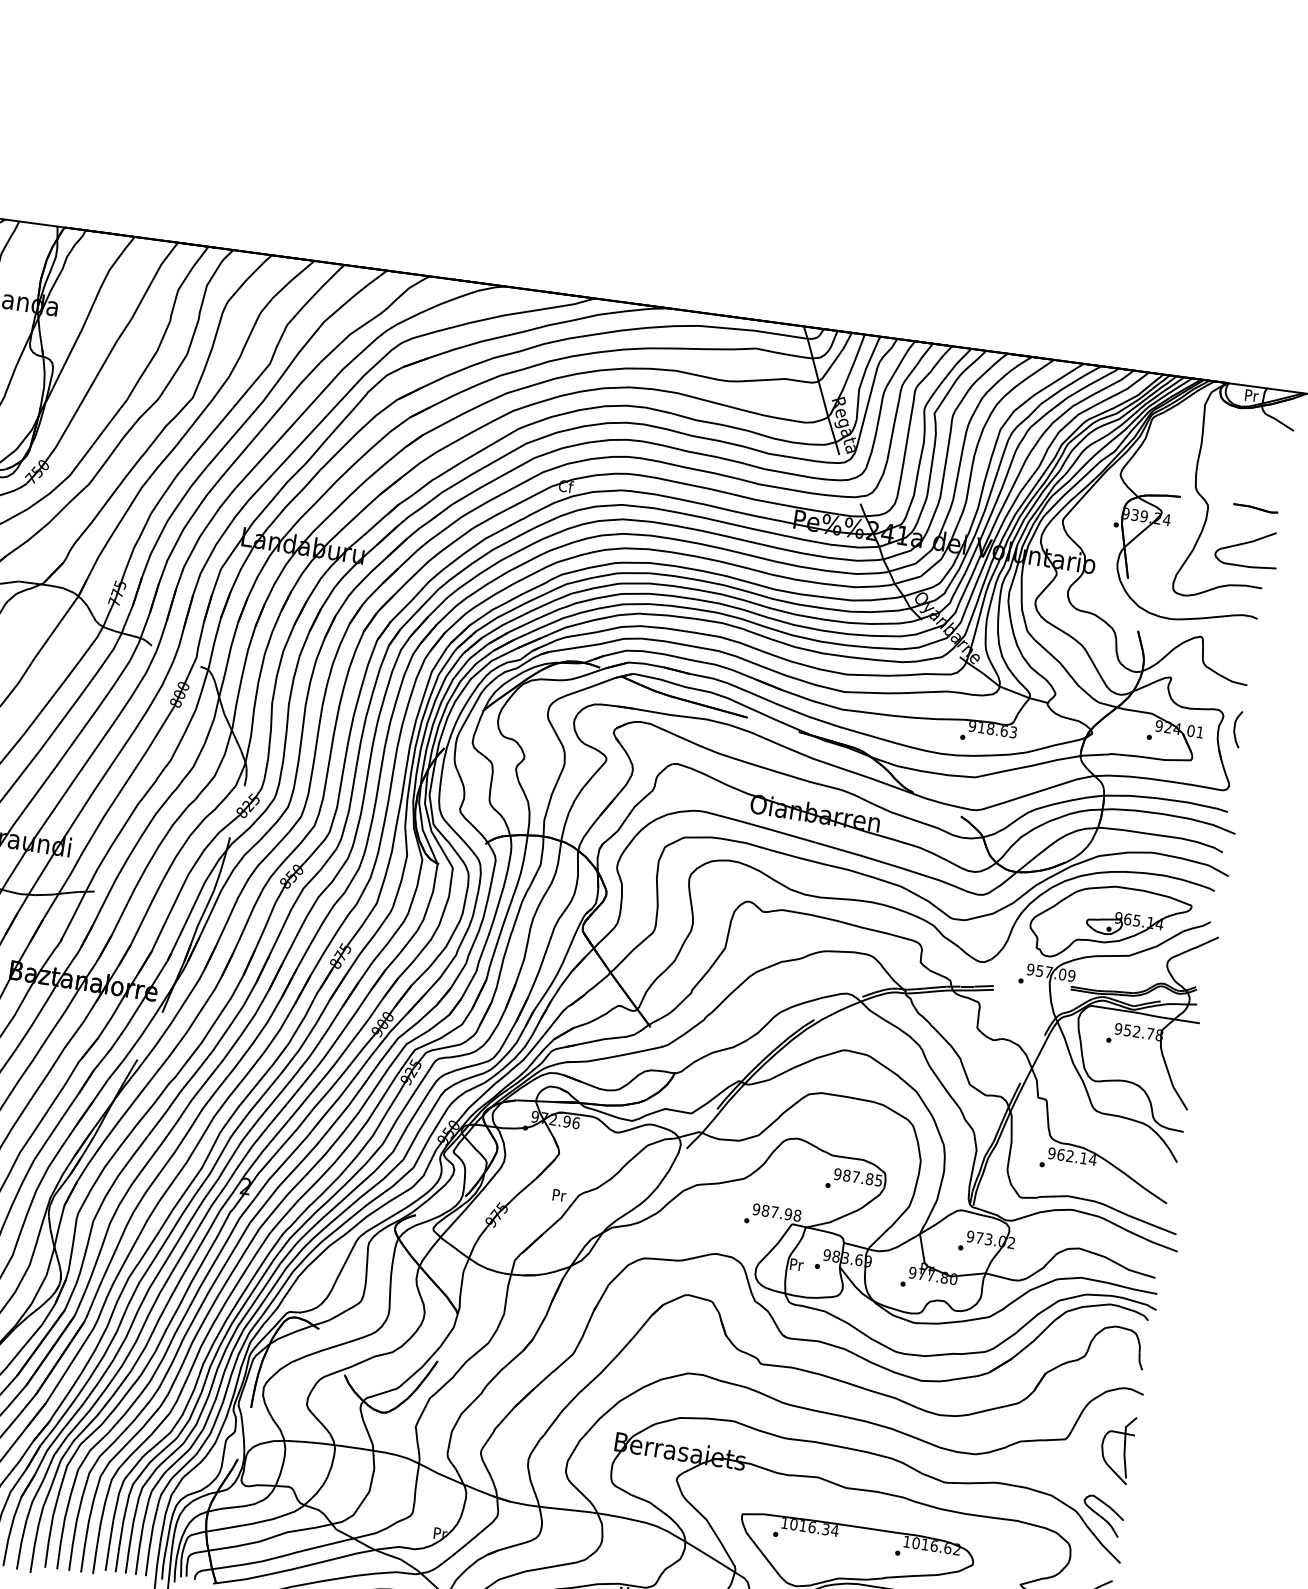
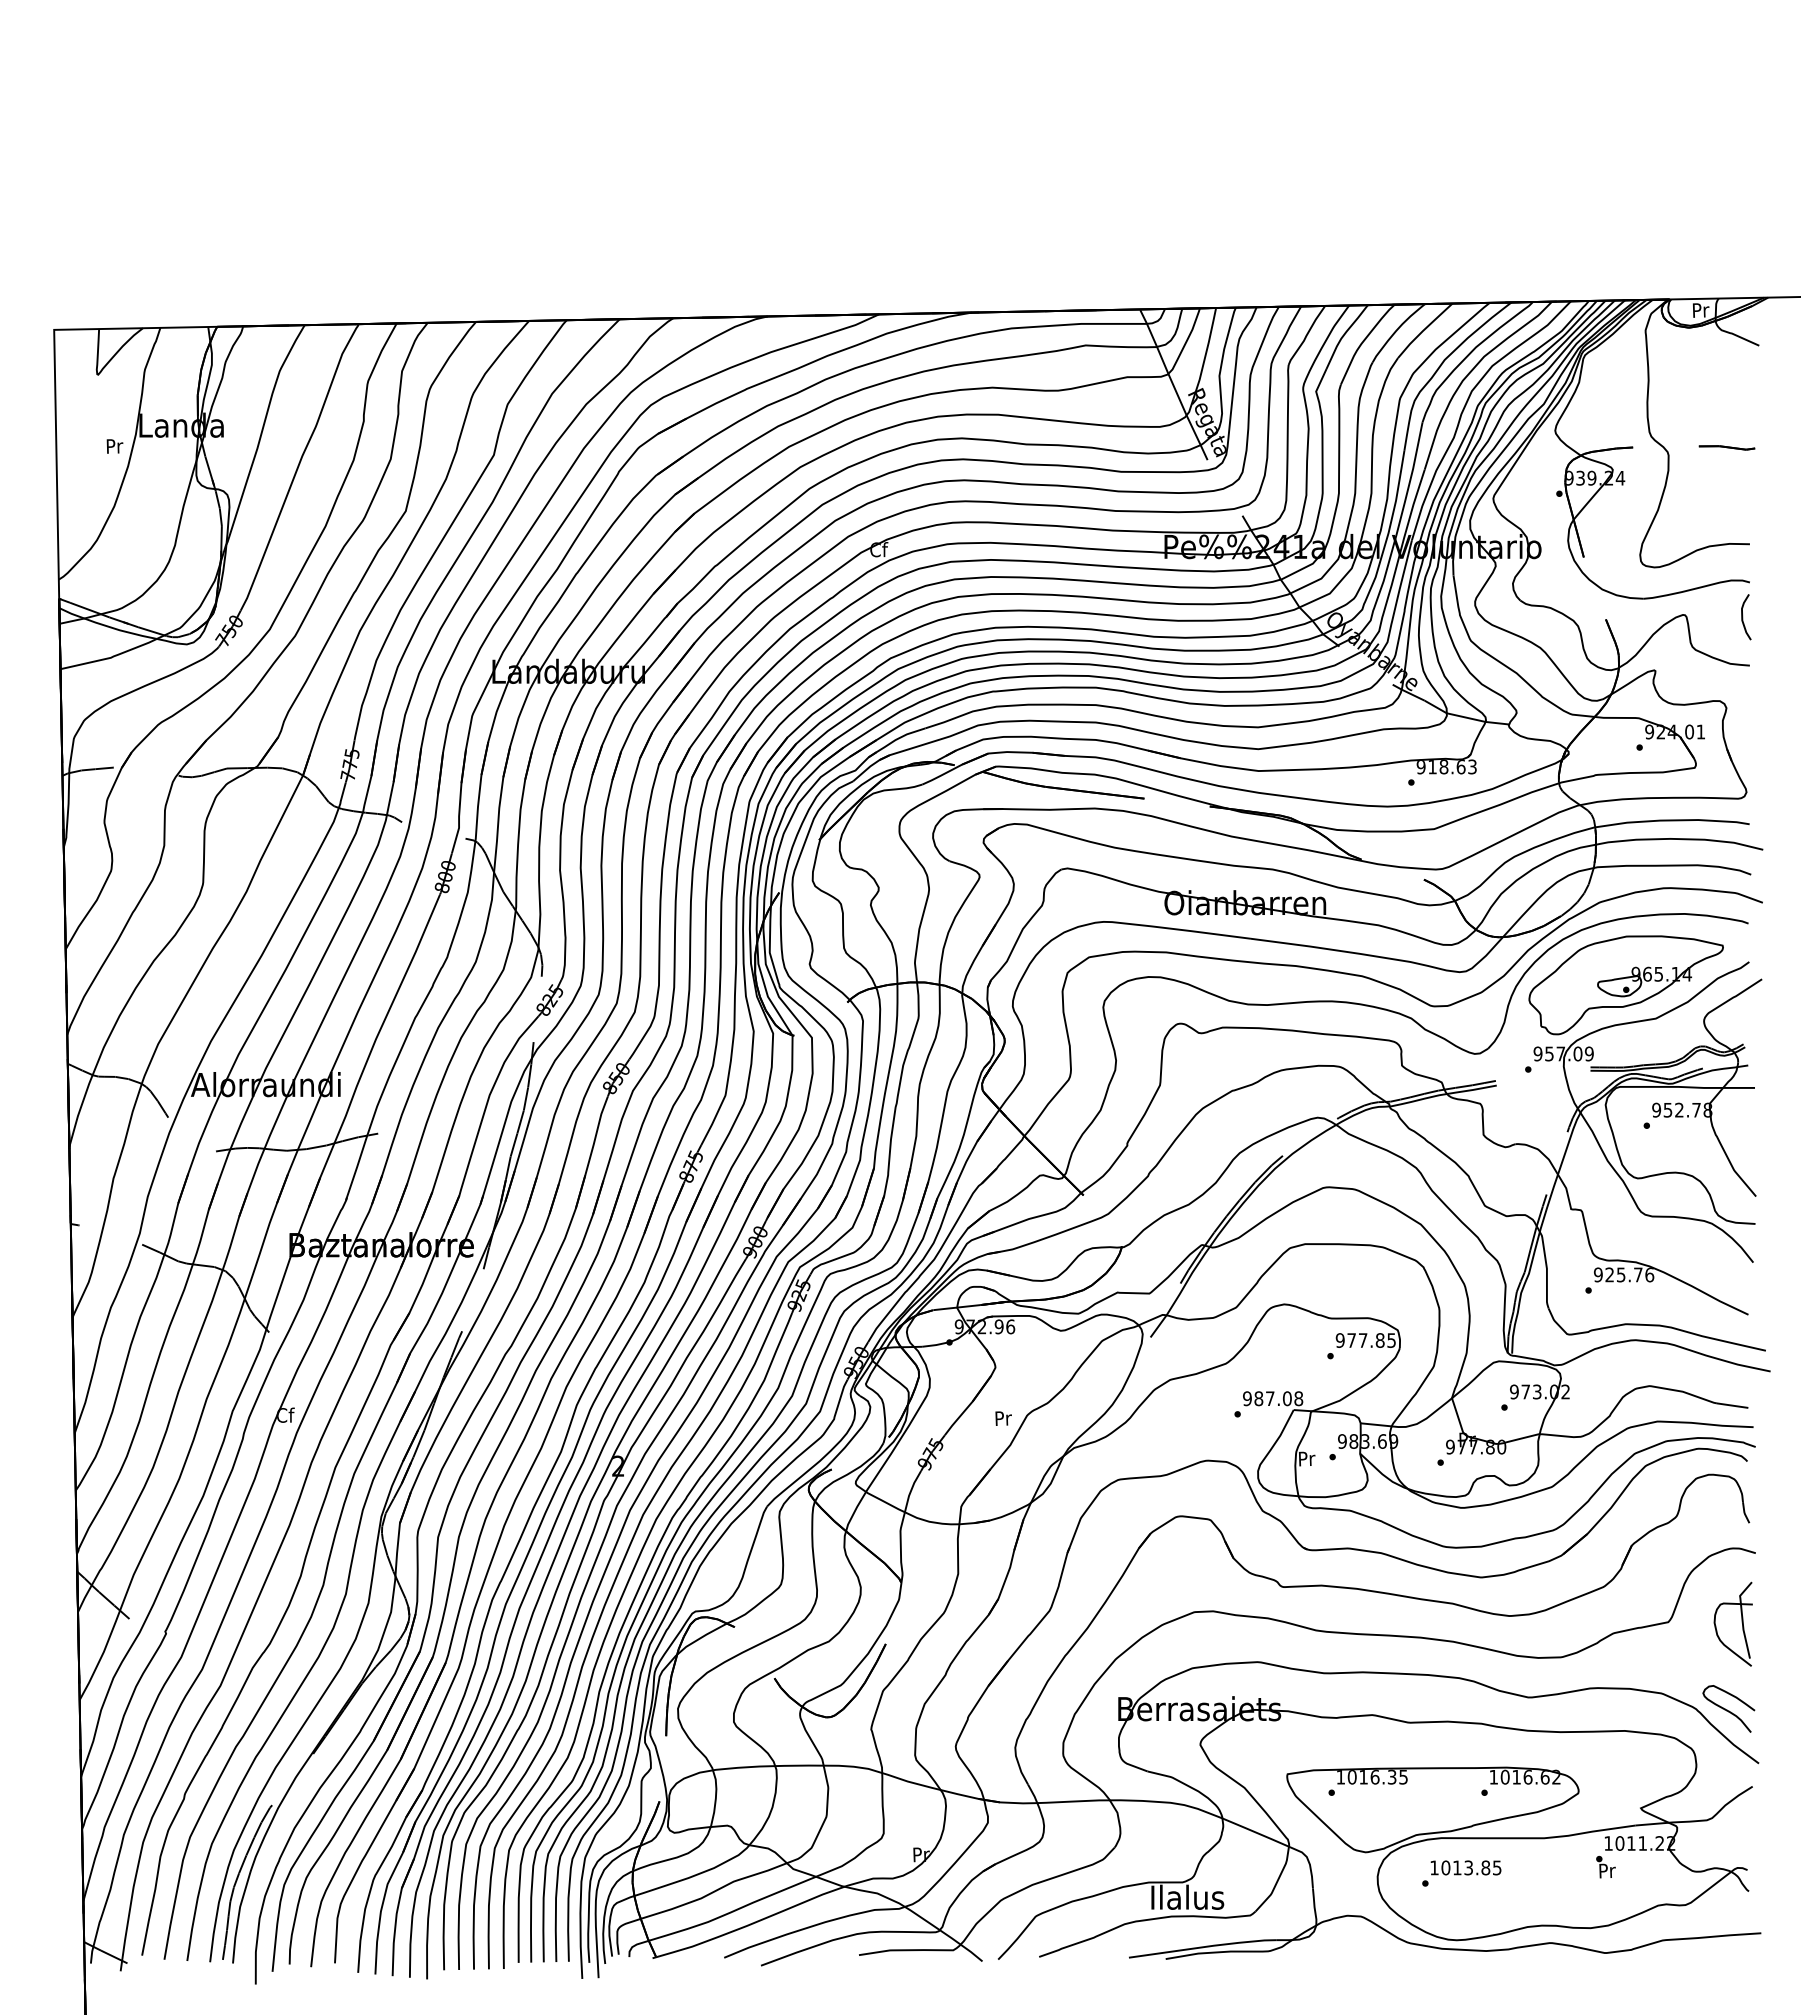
curve: (1246, 543) -> (1722, 492), removed
curve: (1235, 729) -> (1743, 617), moved
text: (1076, 1156) -> (1629, 1274), 962.14 -> 925.76
text: (846, 1175) -> (1351, 1340), 987.85 -> 977.85
text: (787, 1214) -> (1286, 1398), 987.98 -> 987.08
text: (834, 1531) -> (1403, 1777), 1016.34 -> 1016.35

